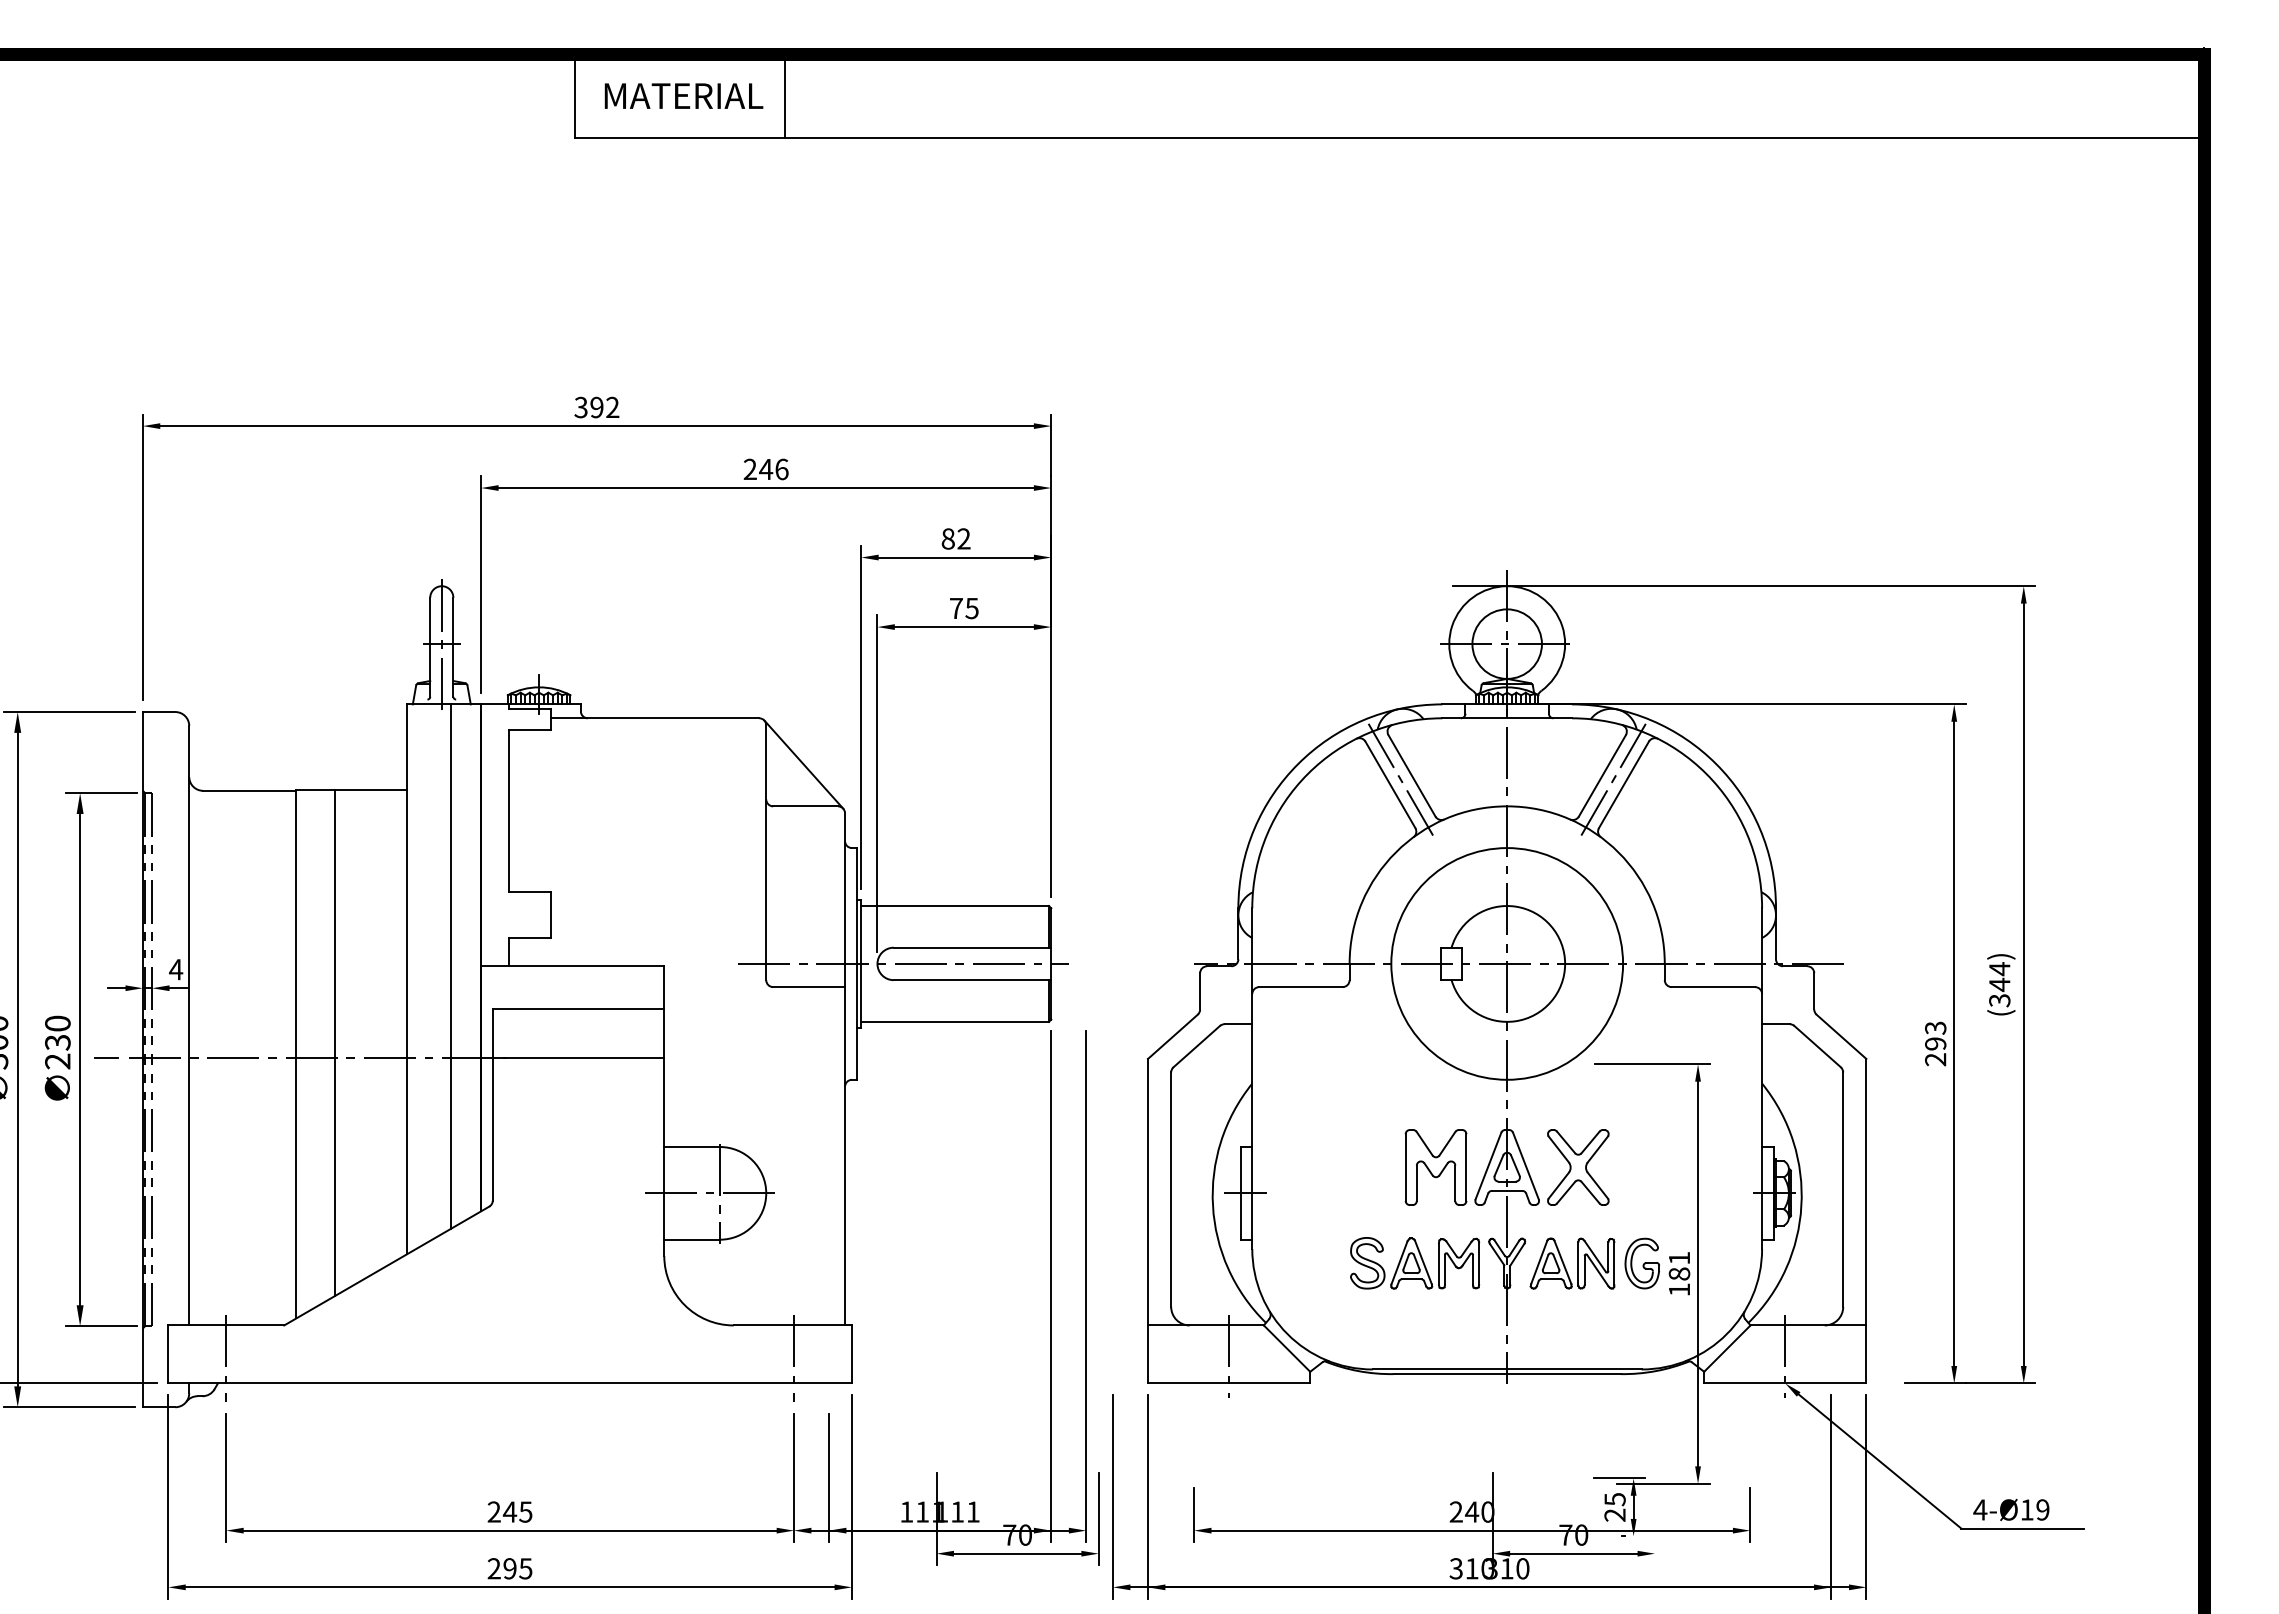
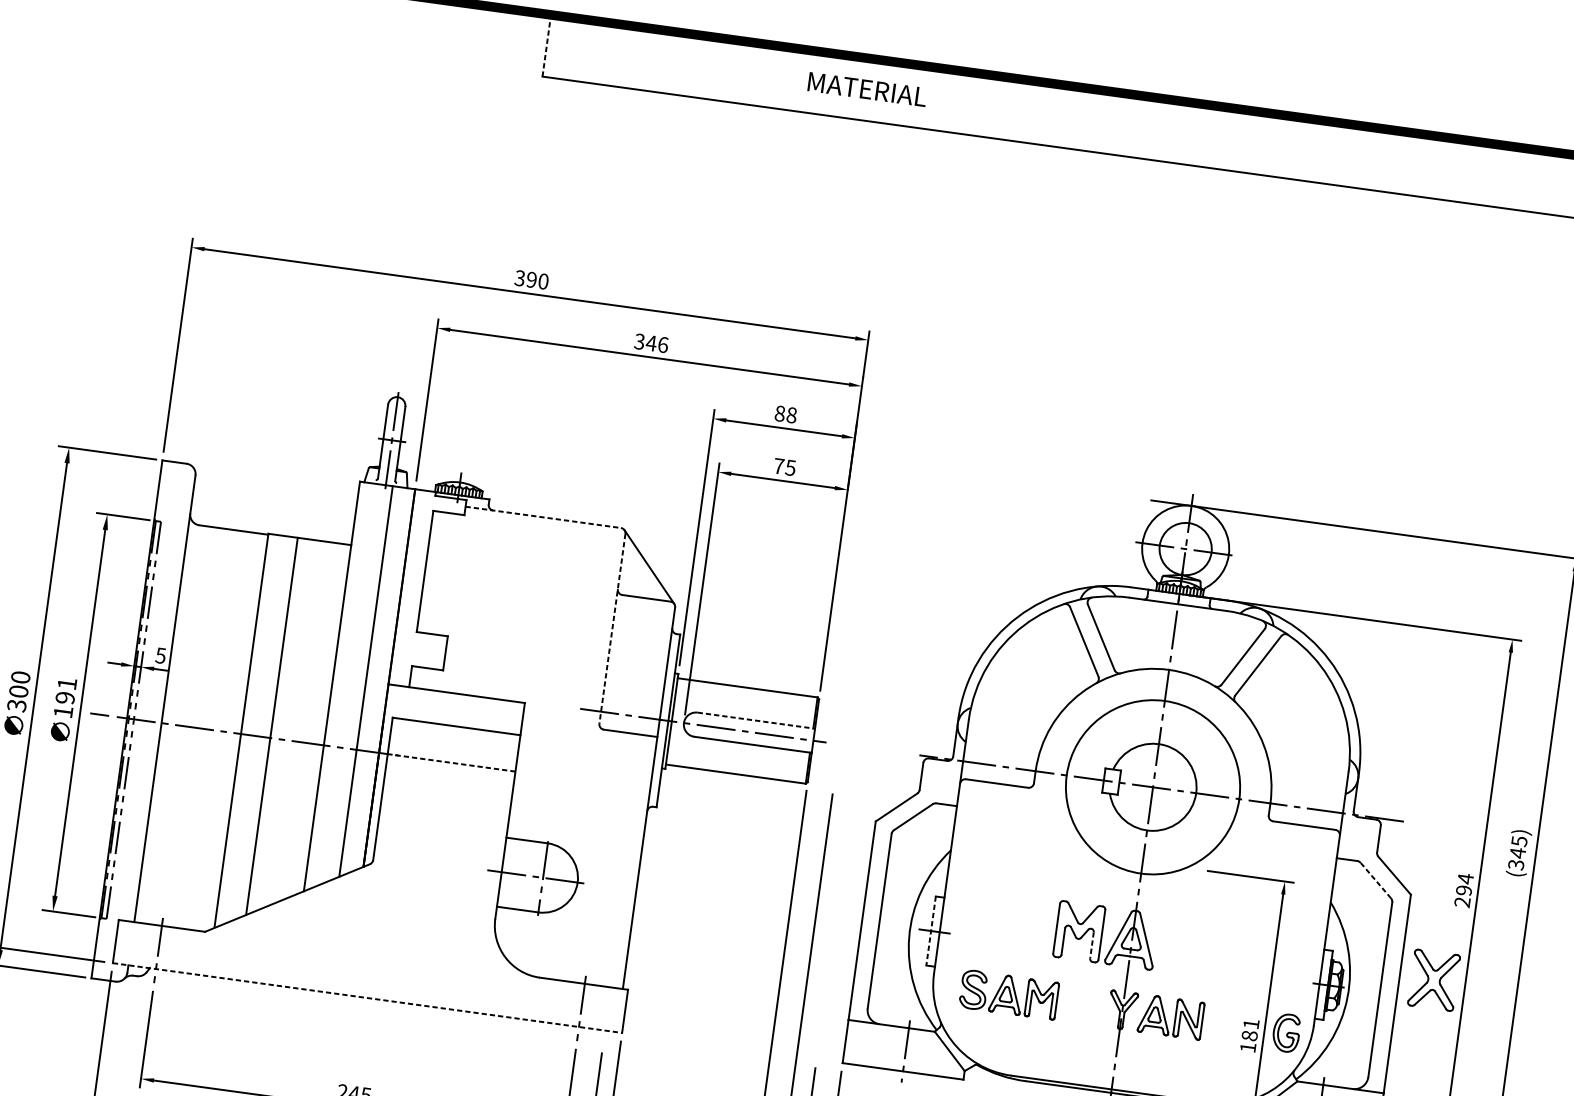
line: (574, 95) -> (546, 45), solid -> dashed
text: (683, 95) -> (867, 89), moved
line: (784, 95) -> (703, 66), removed
text: (612, 407) -> (543, 281), 392 -> 390
text: (749, 469) -> (639, 341), 246 -> 346
text: (963, 538) -> (791, 414), 82 -> 88
line: (655, 718) -> (543, 517), solid -> dashed
line: (1400, 779) -> (1092, 639), removed
line: (1613, 779) -> (1251, 660), removed
line: (766, 853) -> (612, 629), solid -> dashed
line: (972, 947) -> (756, 720), solid -> dashed
text: (176, 969) -> (161, 655), 4 -> 5
text: (1999, 969) -> (1519, 841), (344) -> (345)
text: (1935, 1028) -> (1465, 879), 293 -> 294
text: (57, 1042) -> (65, 697), 230 -> 191
line: (1817, 1046) -> (1375, 880), solid -> dashed
line: (578, 1058) -> (451, 762), solid -> dashed
part: (1578, 1167) -> (1434, 980), moved
line: (1455, 1183) -> (1092, 945), solid -> dashed
line: (1240, 1193) -> (930, 931), solid -> dashed
part: (1415, 1263) -> (1009, 994), moved
part: (1641, 1263) -> (1285, 1032), moved
line: (510, 1383) -> (367, 998), solid -> dashed

